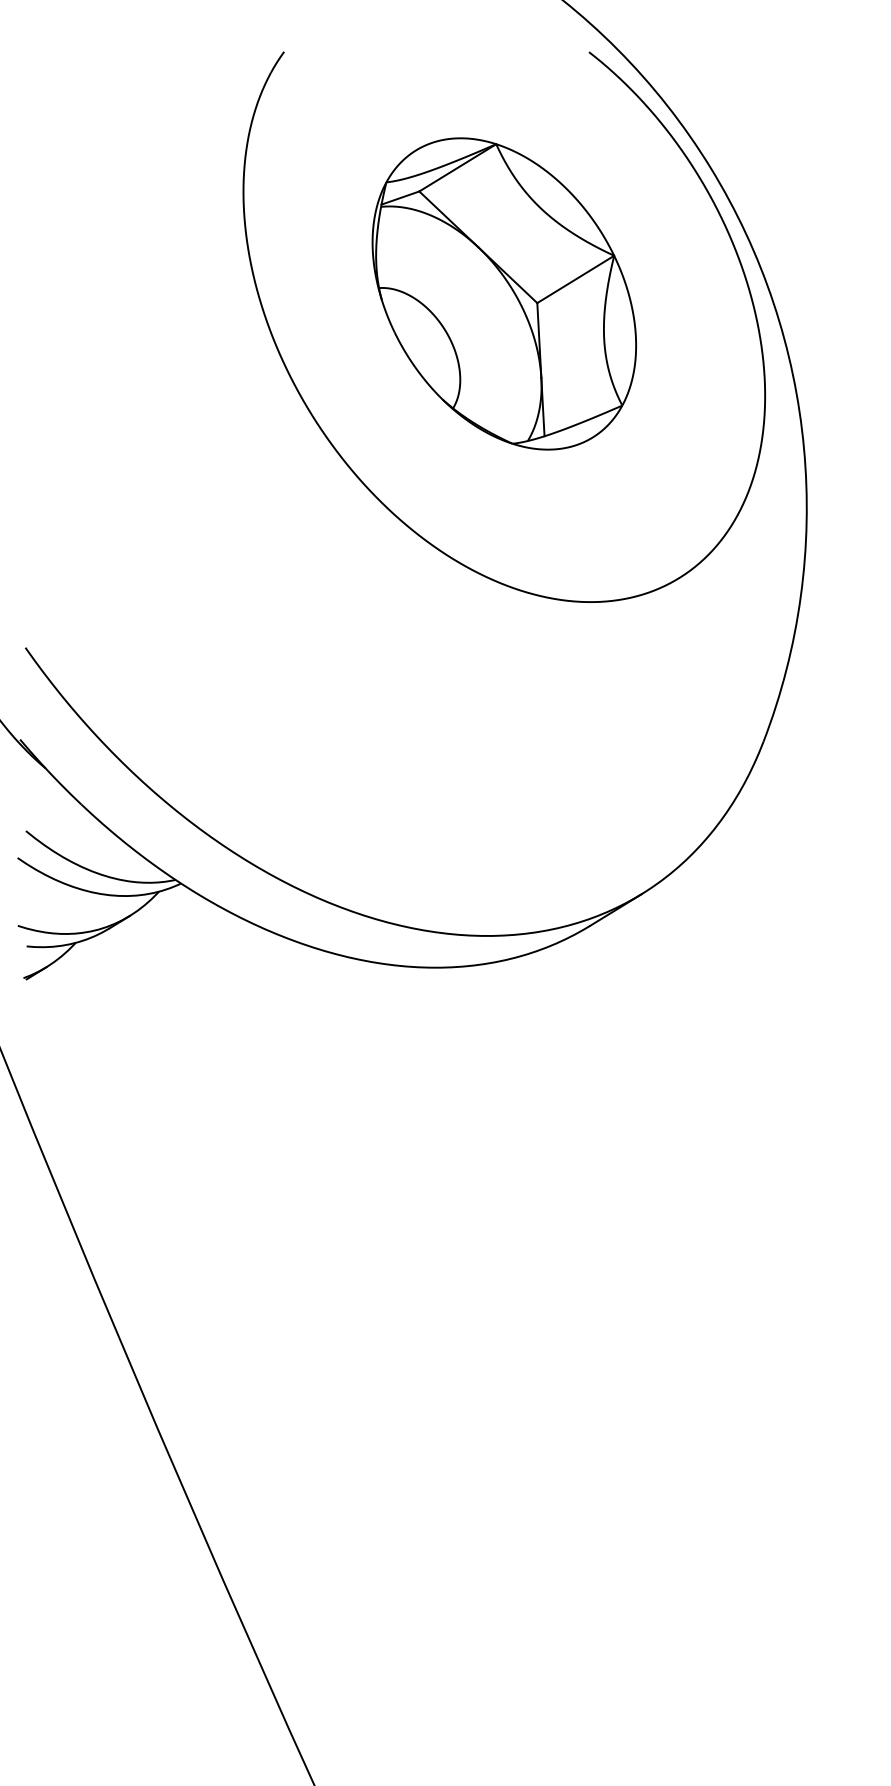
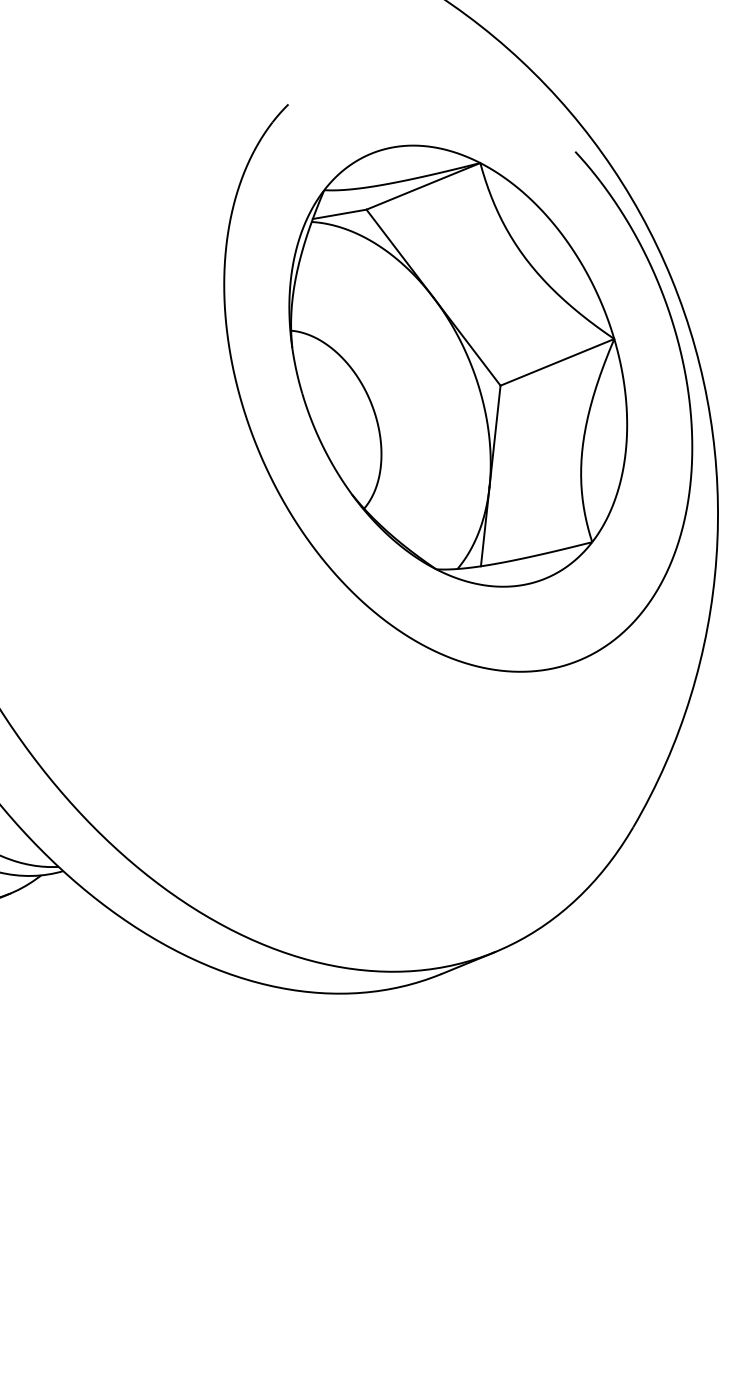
part: (504, 293) -> (458, 365), size x1.43

